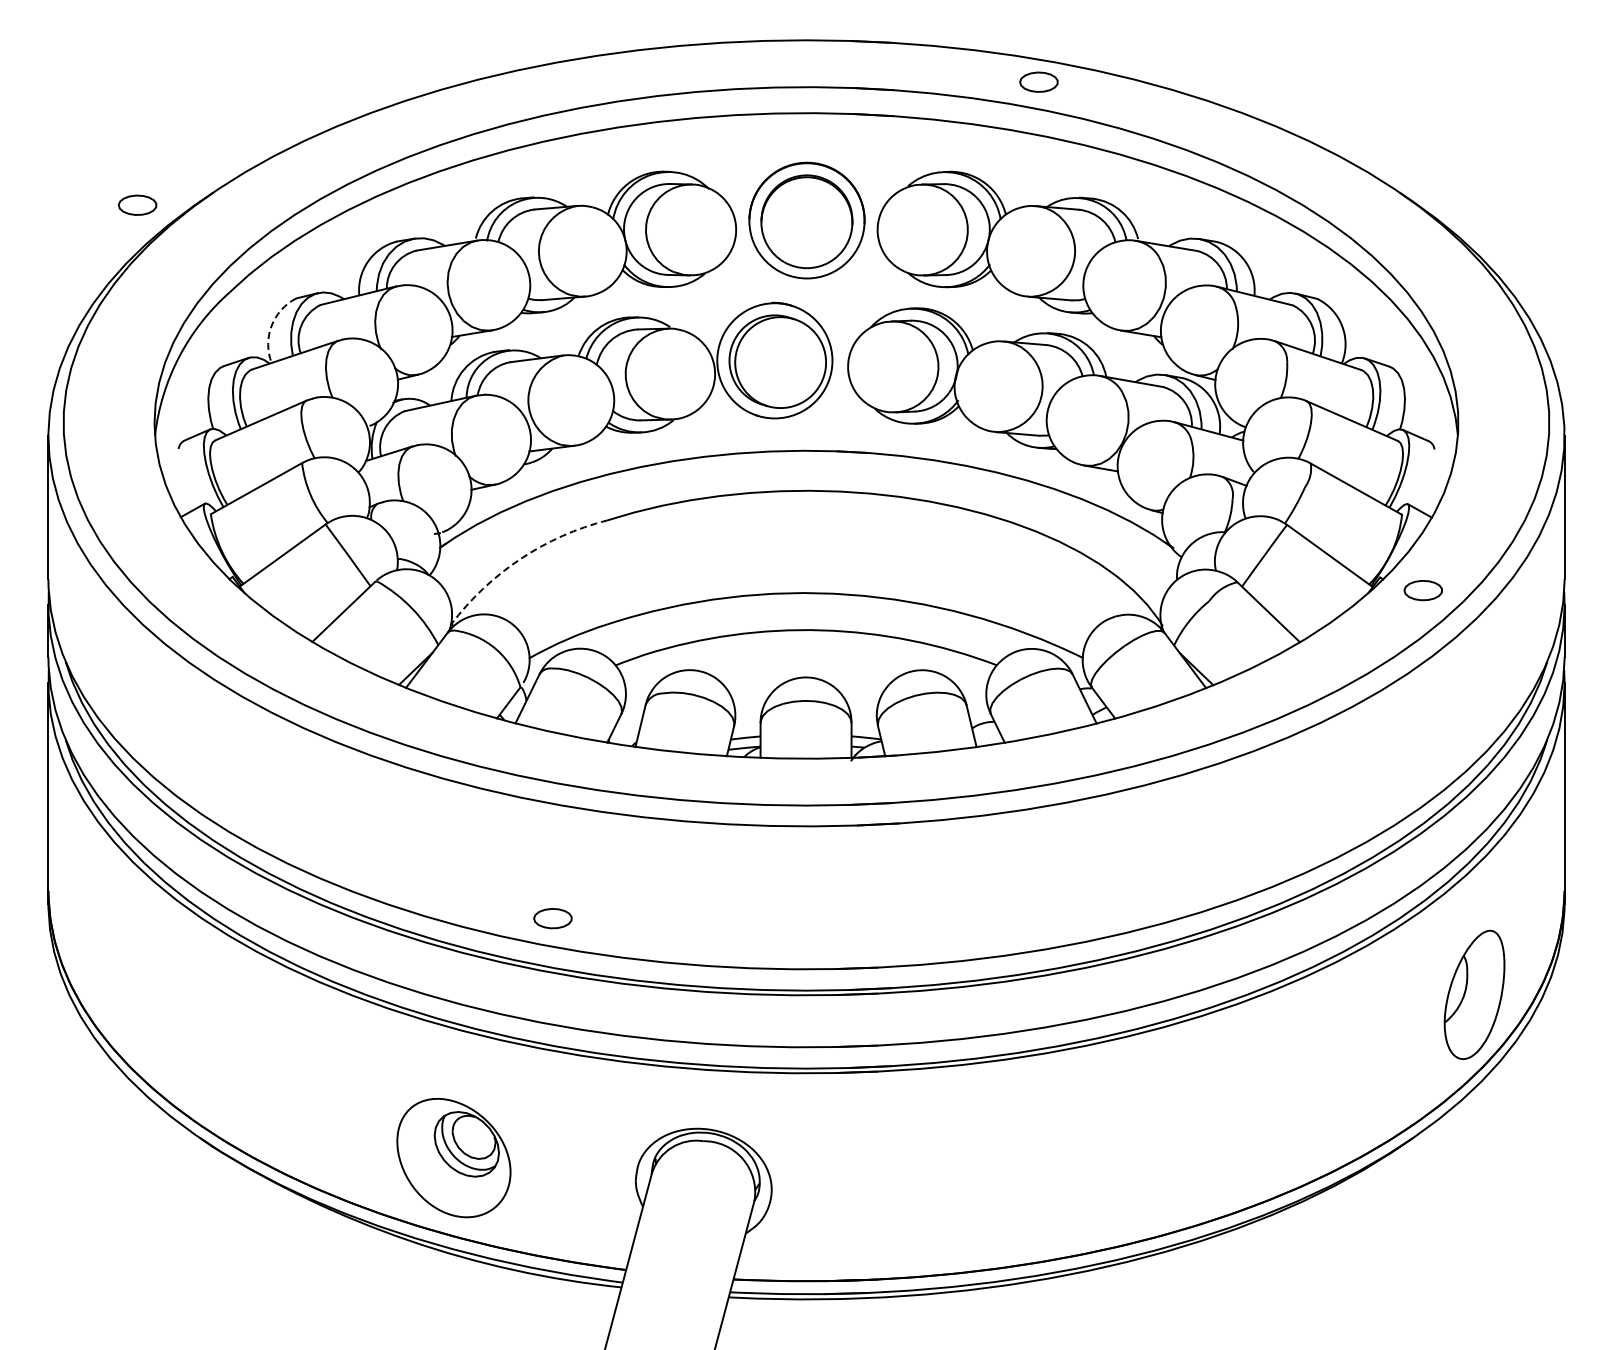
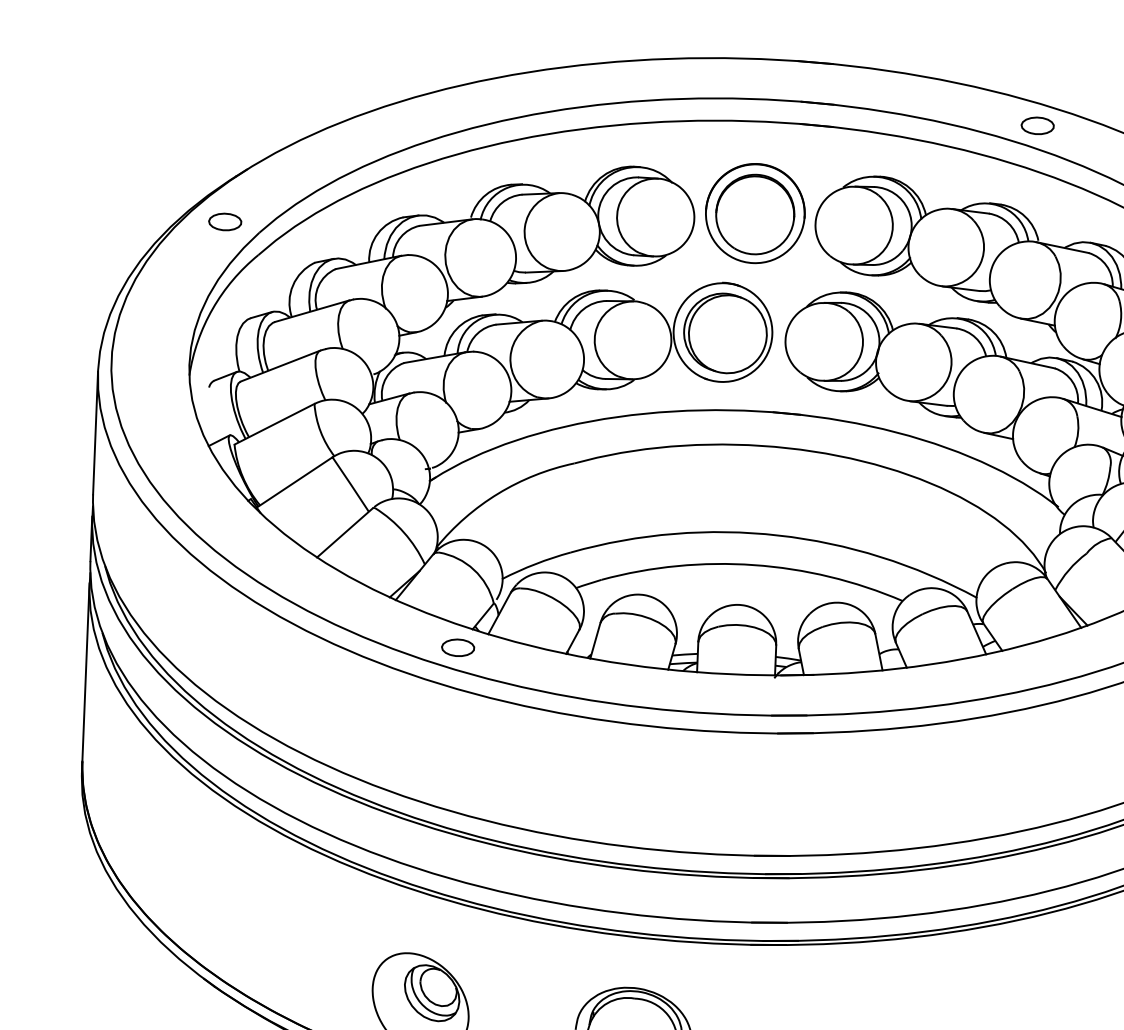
part: (1038, 81) -> (1037, 125), moved
part: (137, 204) -> (225, 221), moved
arc: (271, 326) -> (292, 285), dashed -> solid
arc: (520, 559) -> (498, 494), dashed -> solid
part: (552, 918) -> (457, 647), moved

